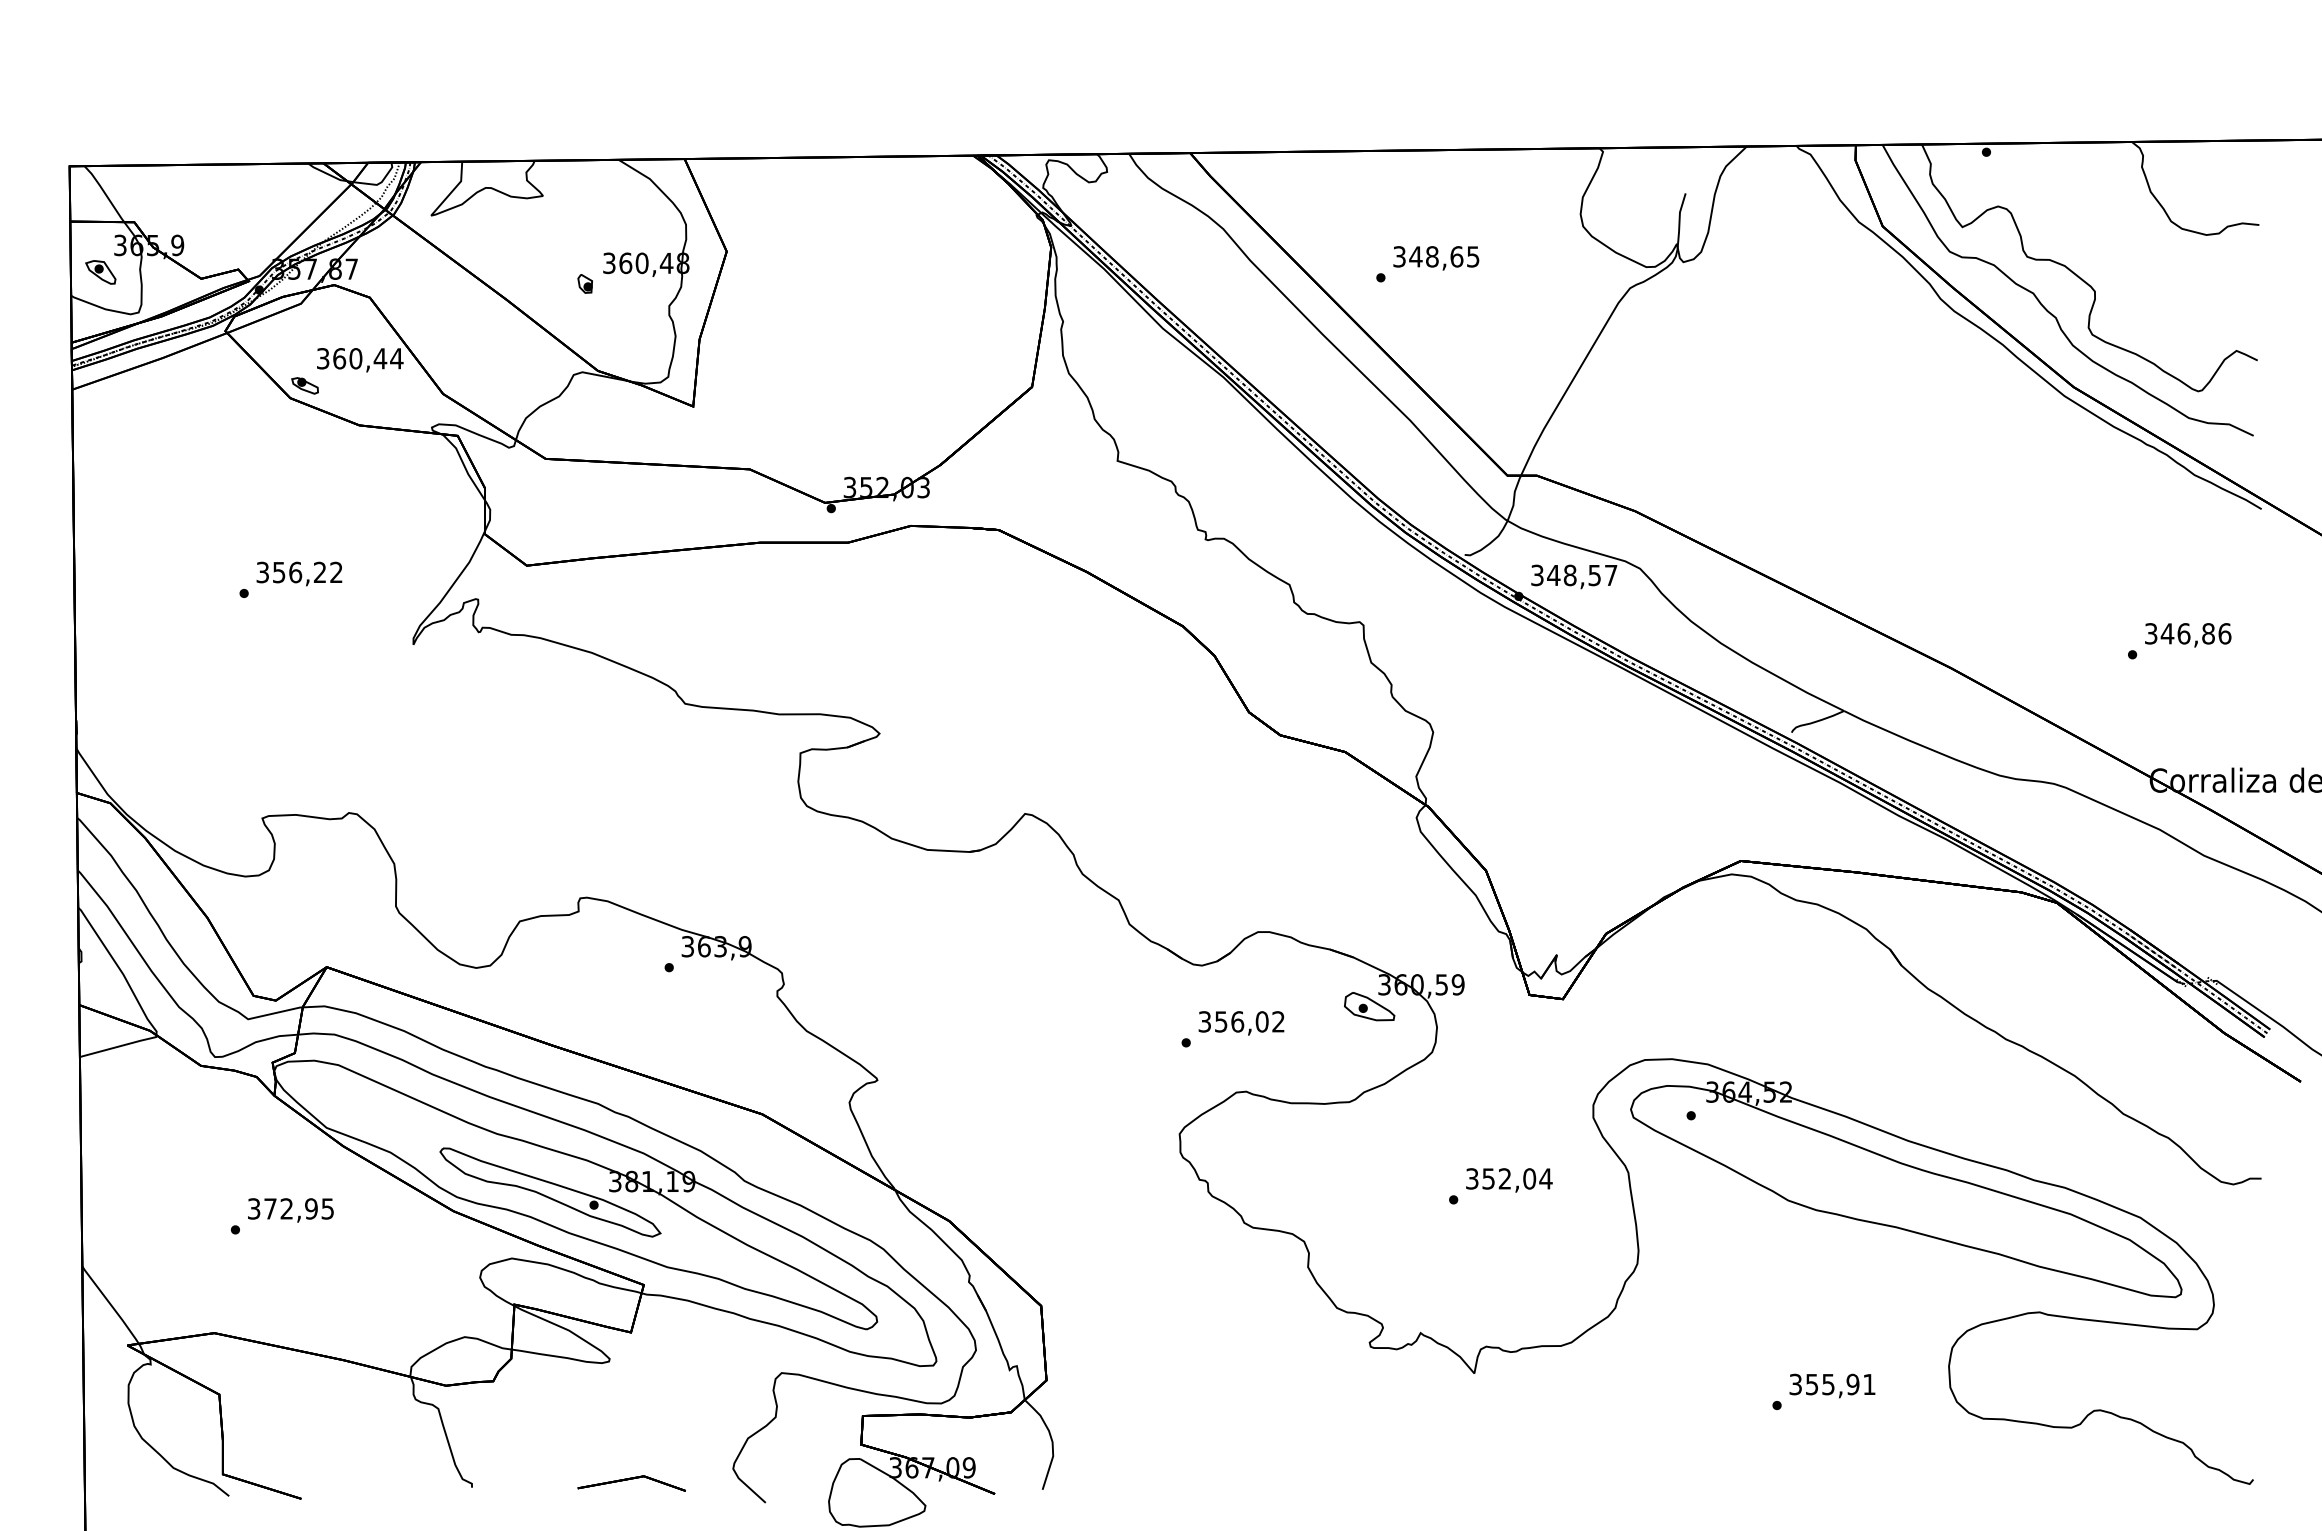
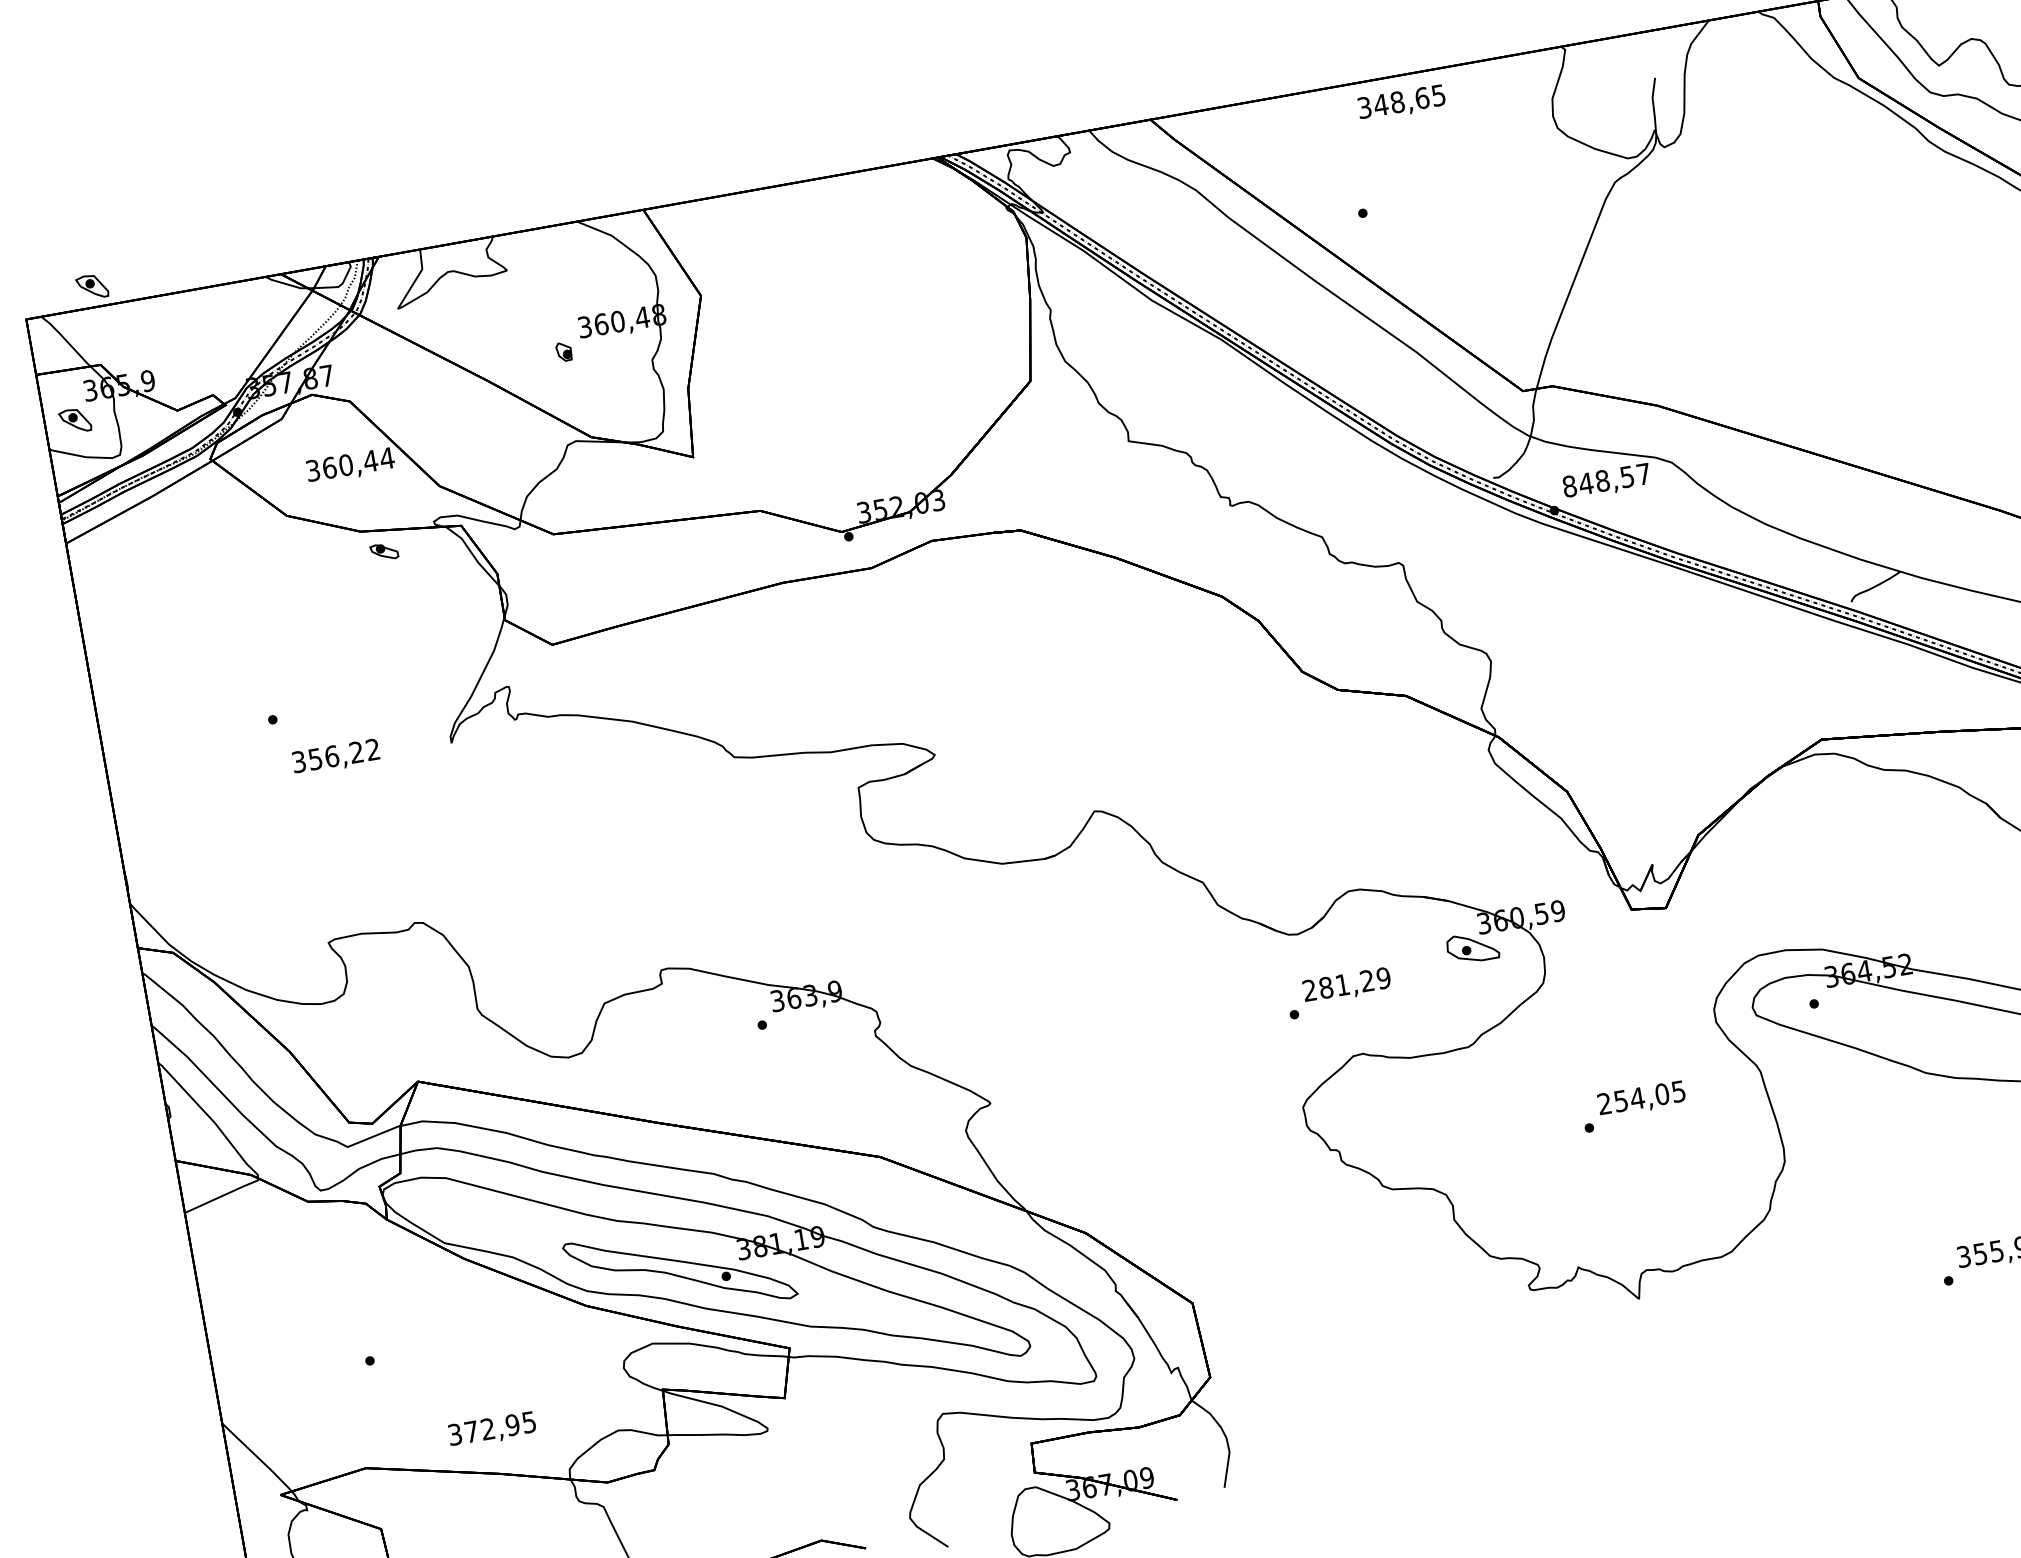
part: (138, 145) -> (92, 287), added
text: (1436, 258) -> (1402, 103), moved
part: (304, 385) -> (383, 551), moved
text: (299, 573) -> (336, 756), moved
text: (1537, 575) -> (1569, 486), 348,57 -> 848,57
text: (1241, 1021) -> (1346, 984), 356,02 -> 281,29
text: (1509, 1178) -> (1641, 1097), 352,04 -> 254,05
text: (290, 1210) -> (491, 1430), moved

